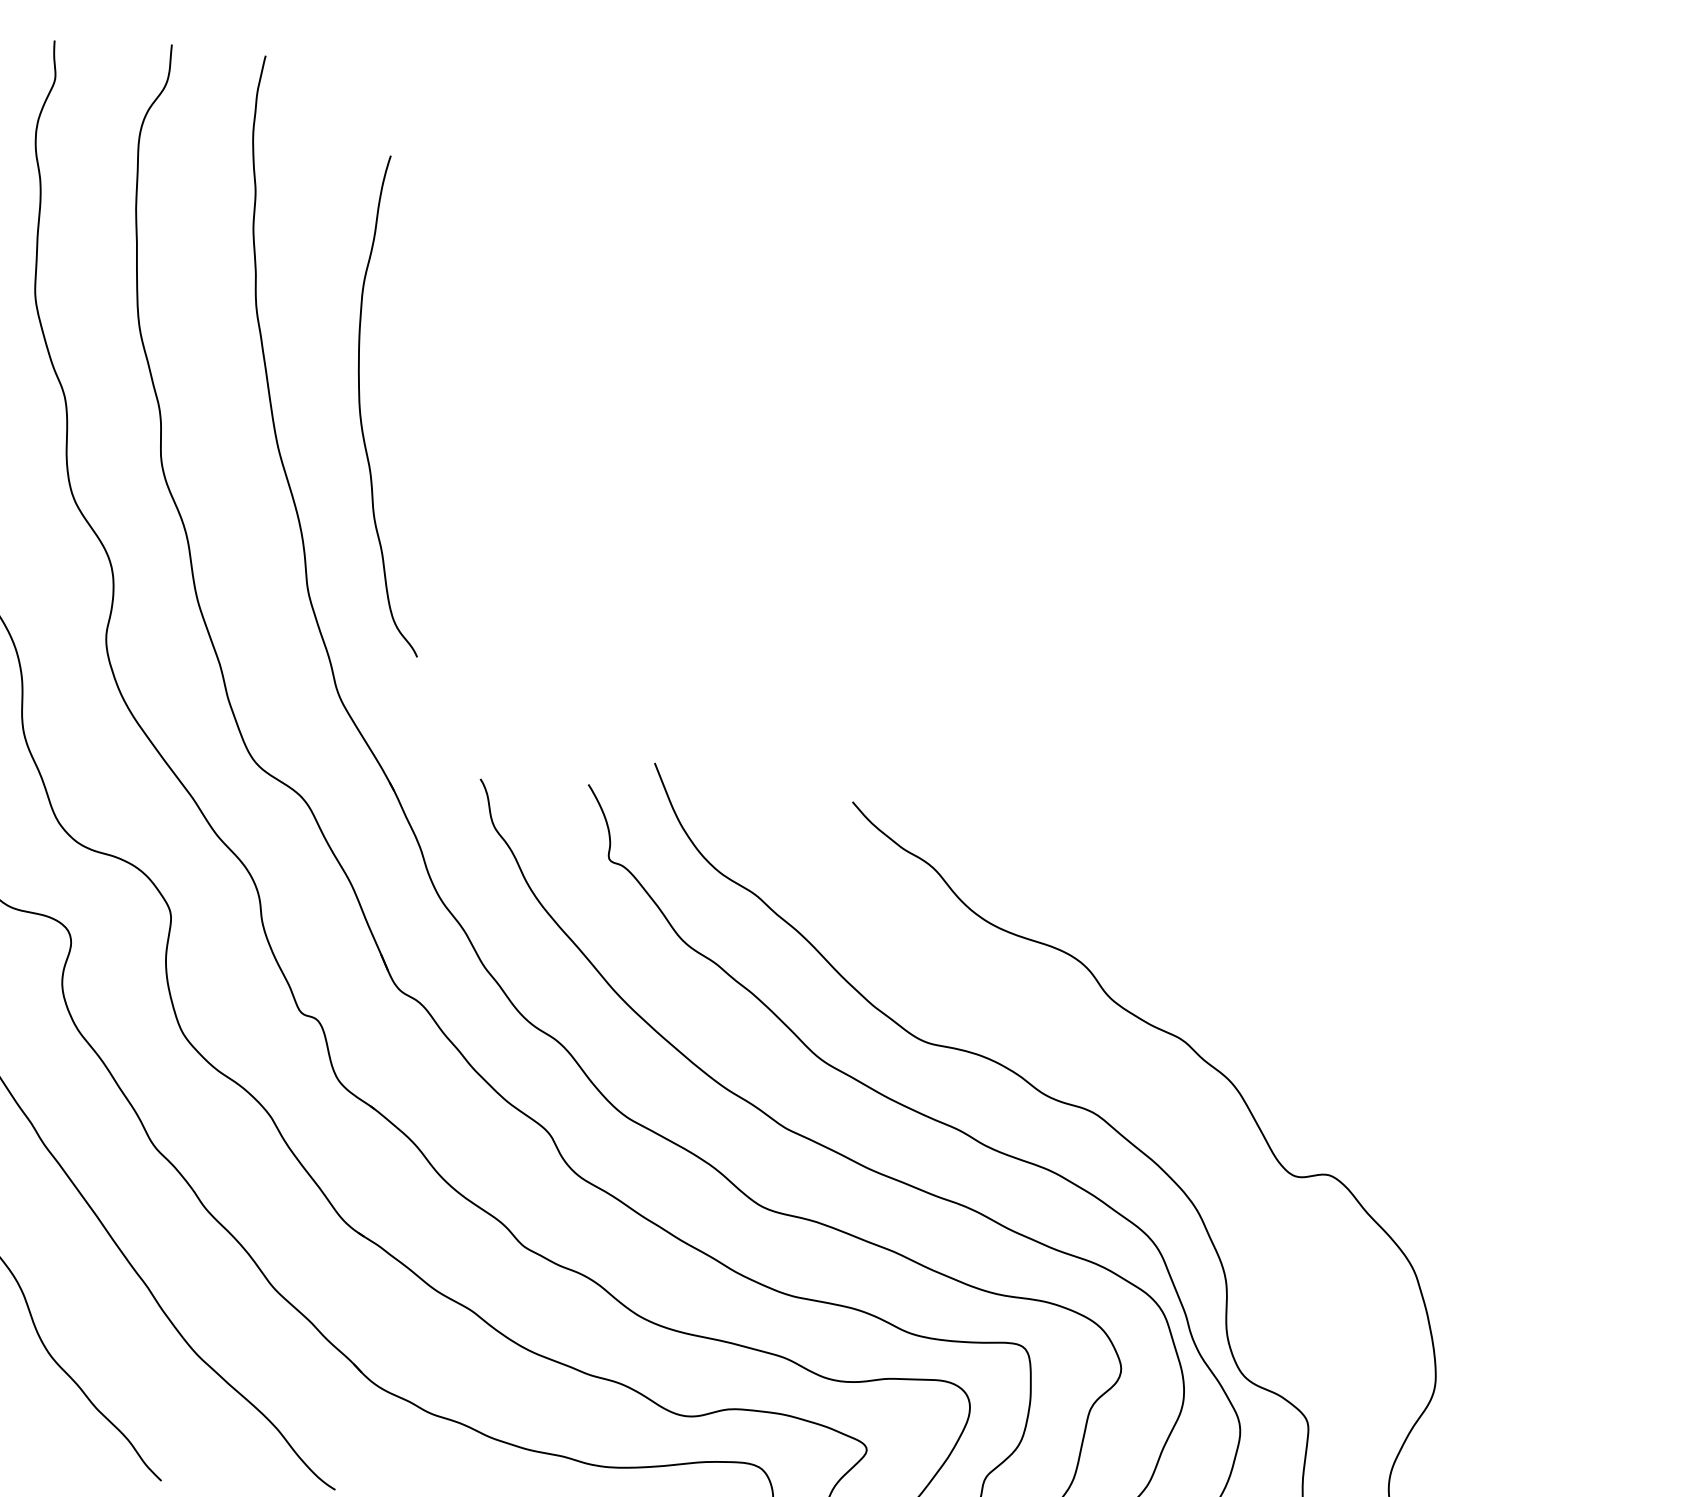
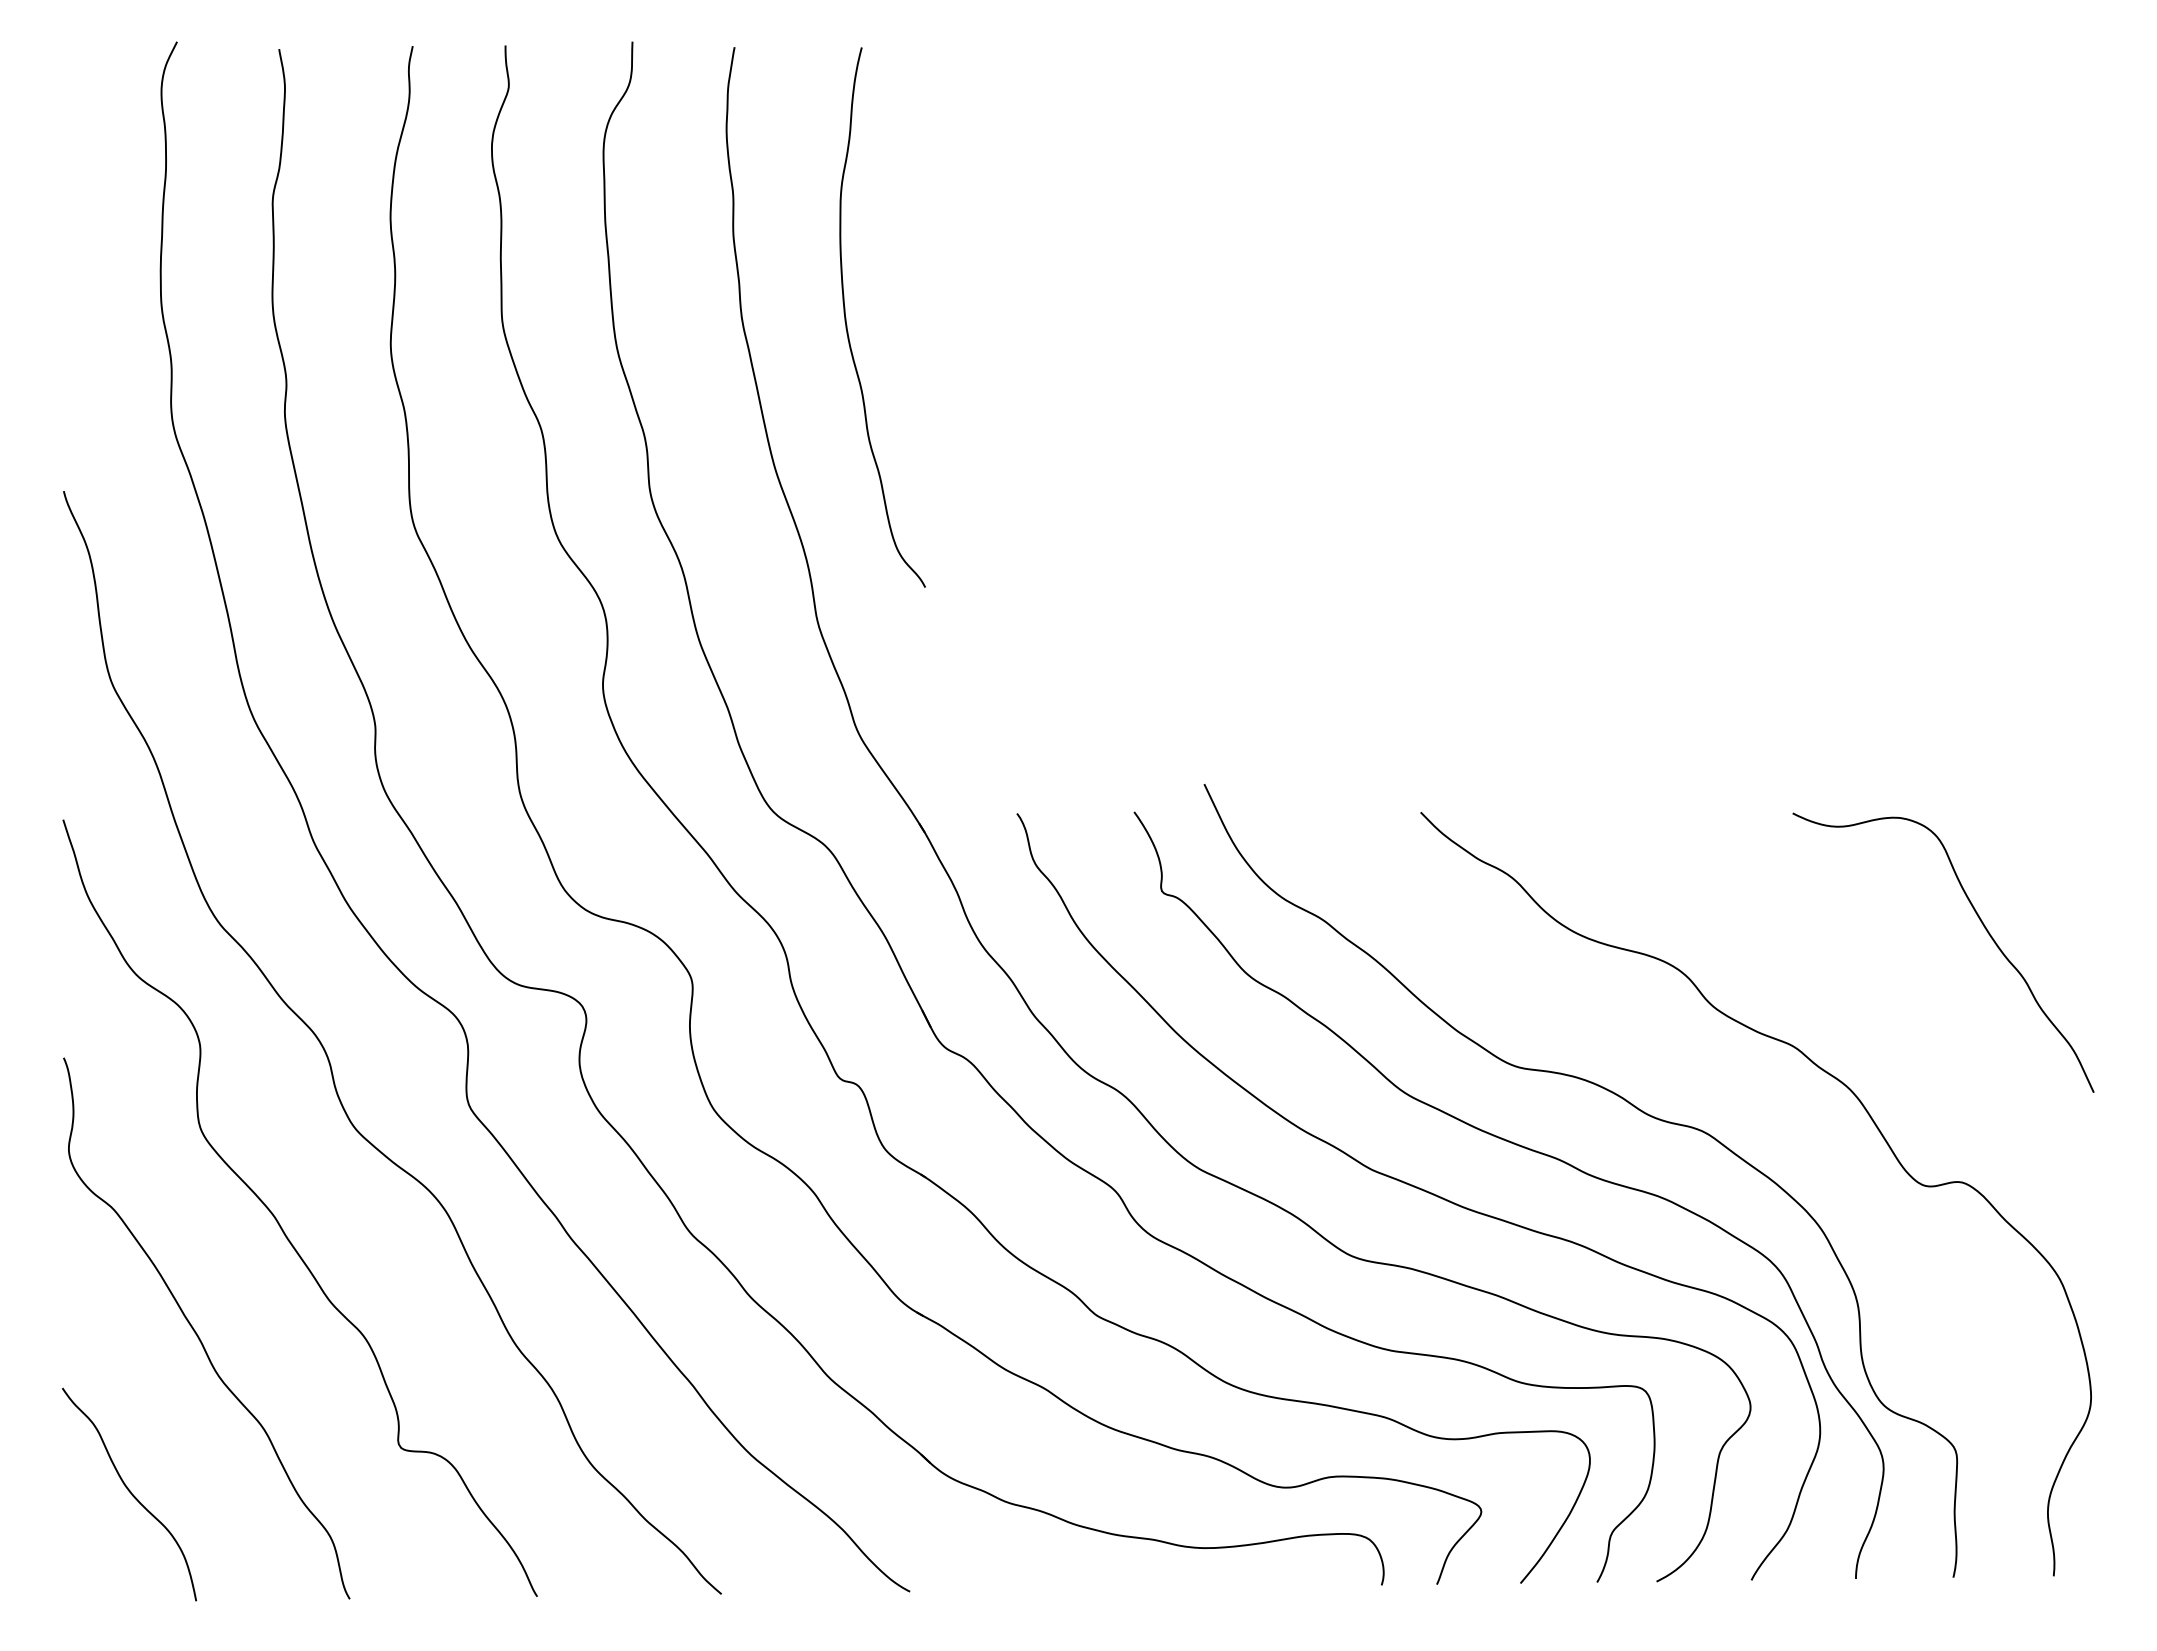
curve: (361, 410) -> (847, 324), moved
curve: (1365, 942) -> (1984, 928), added

